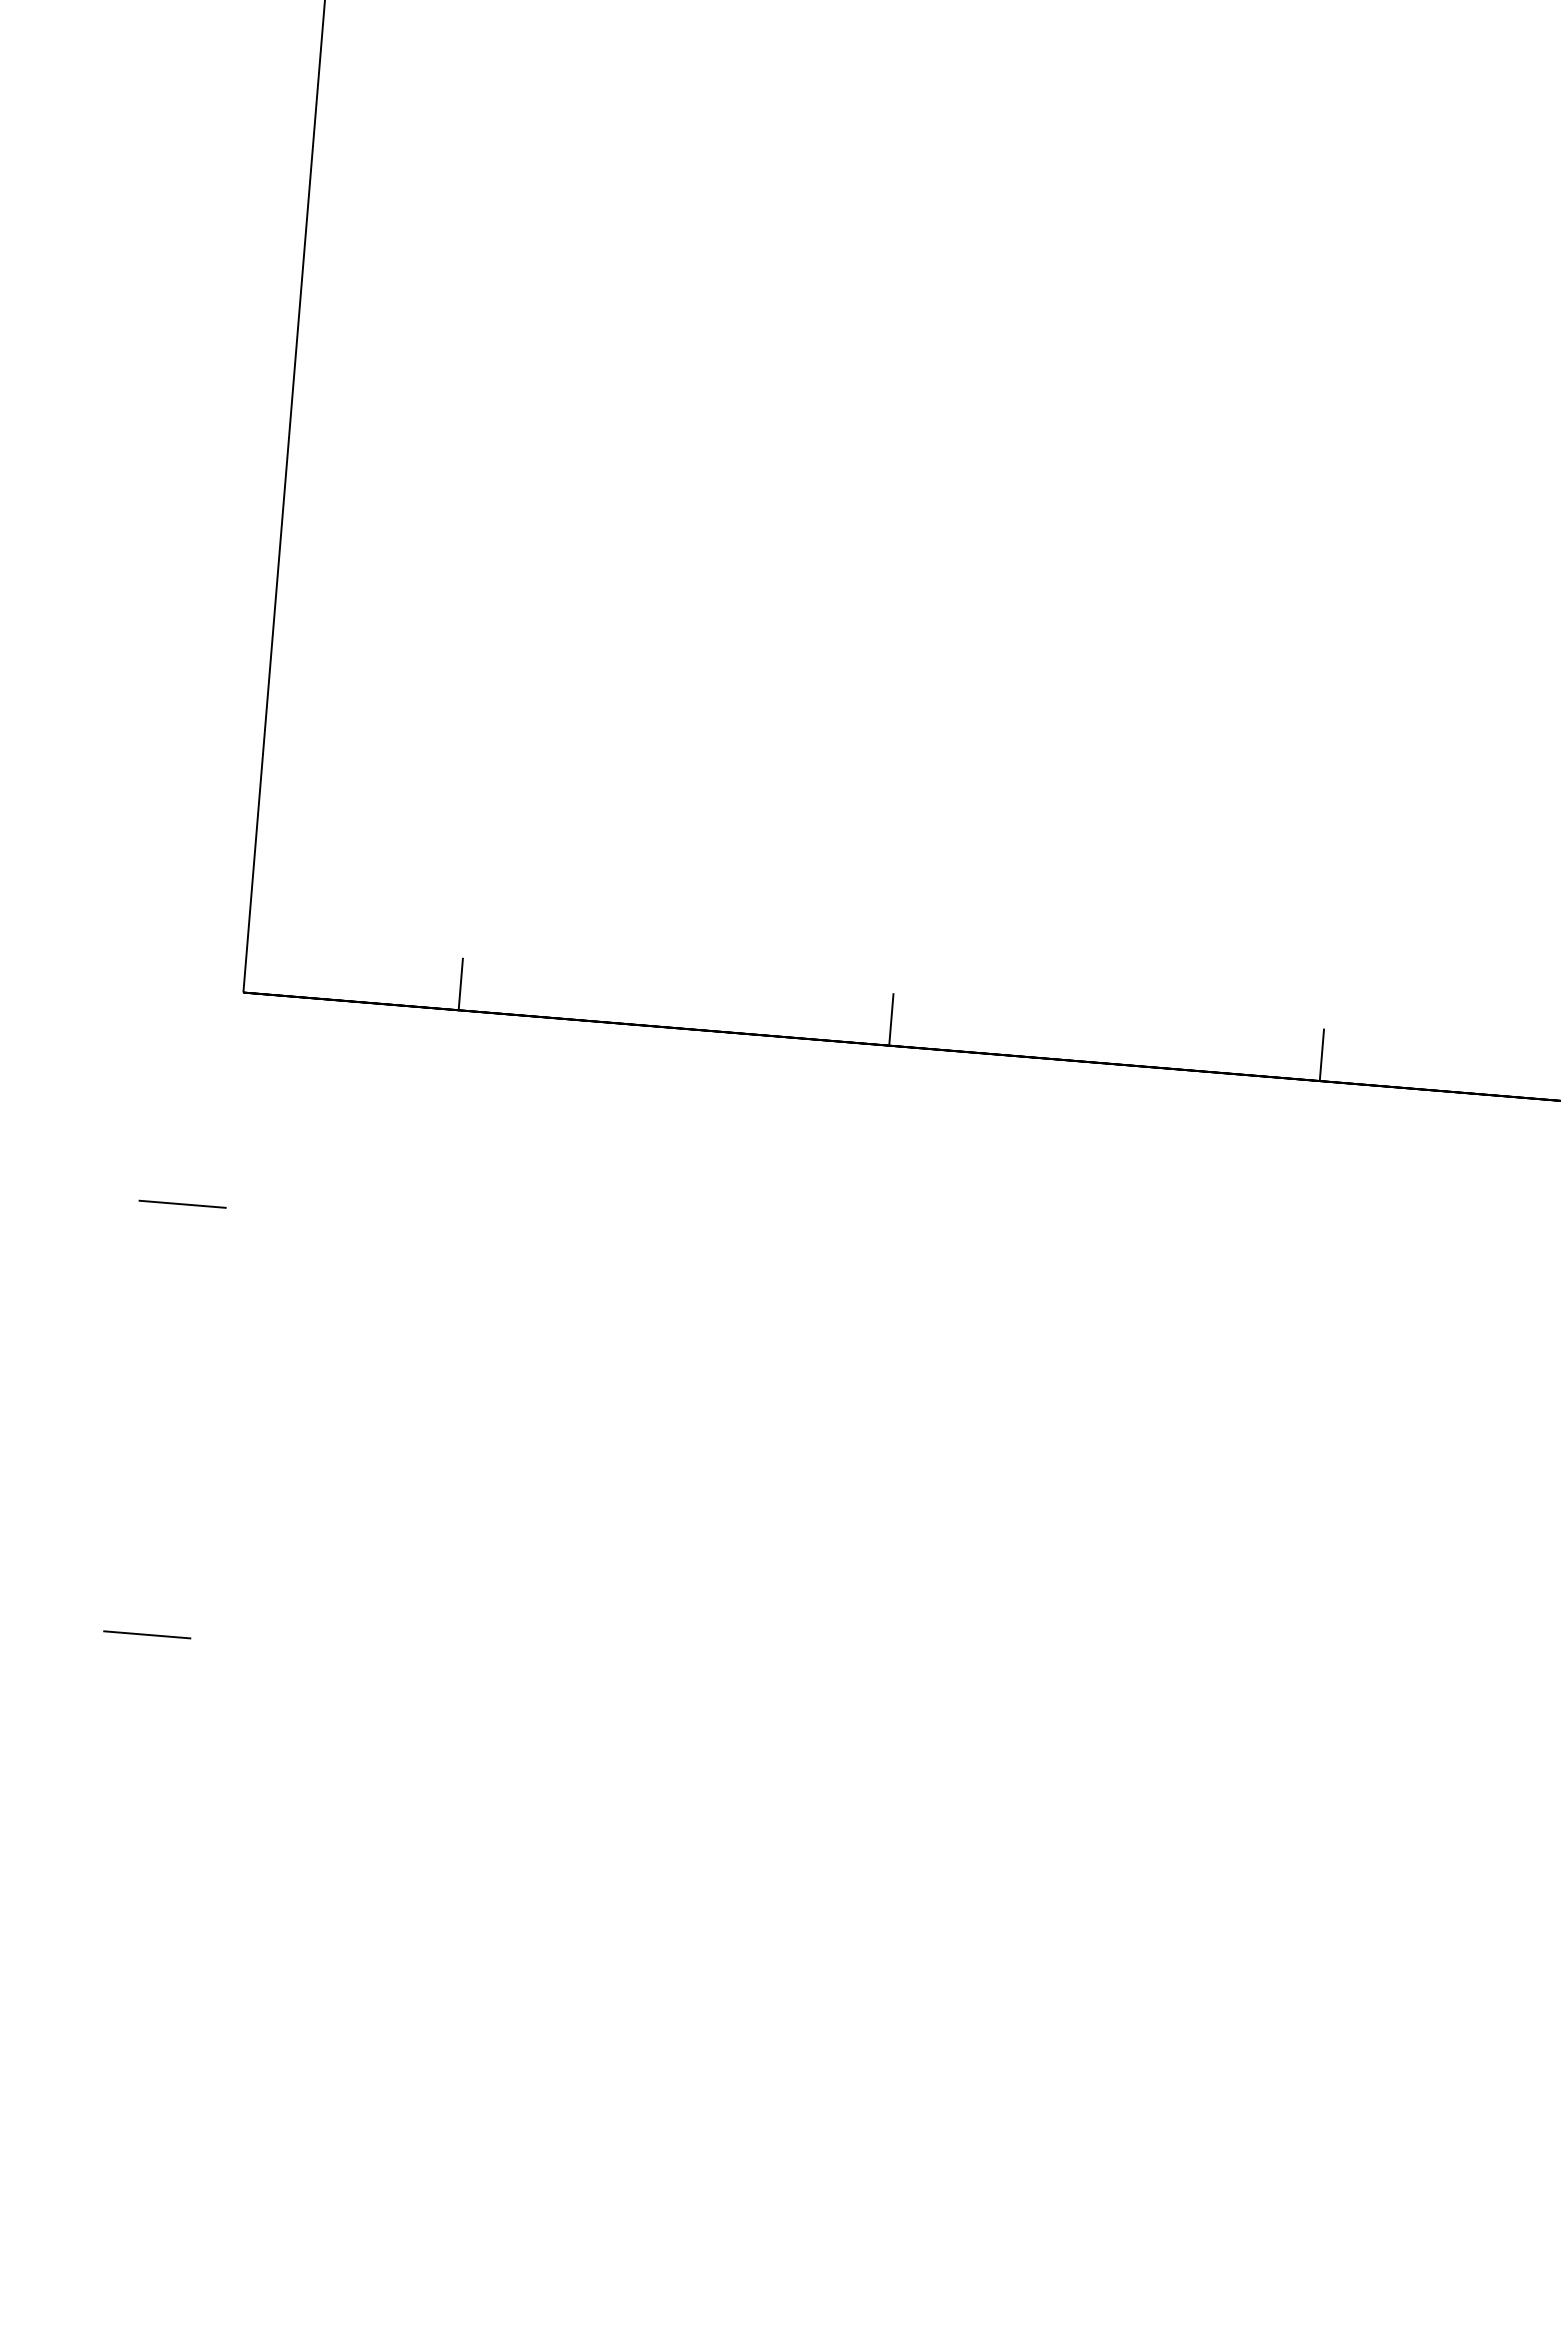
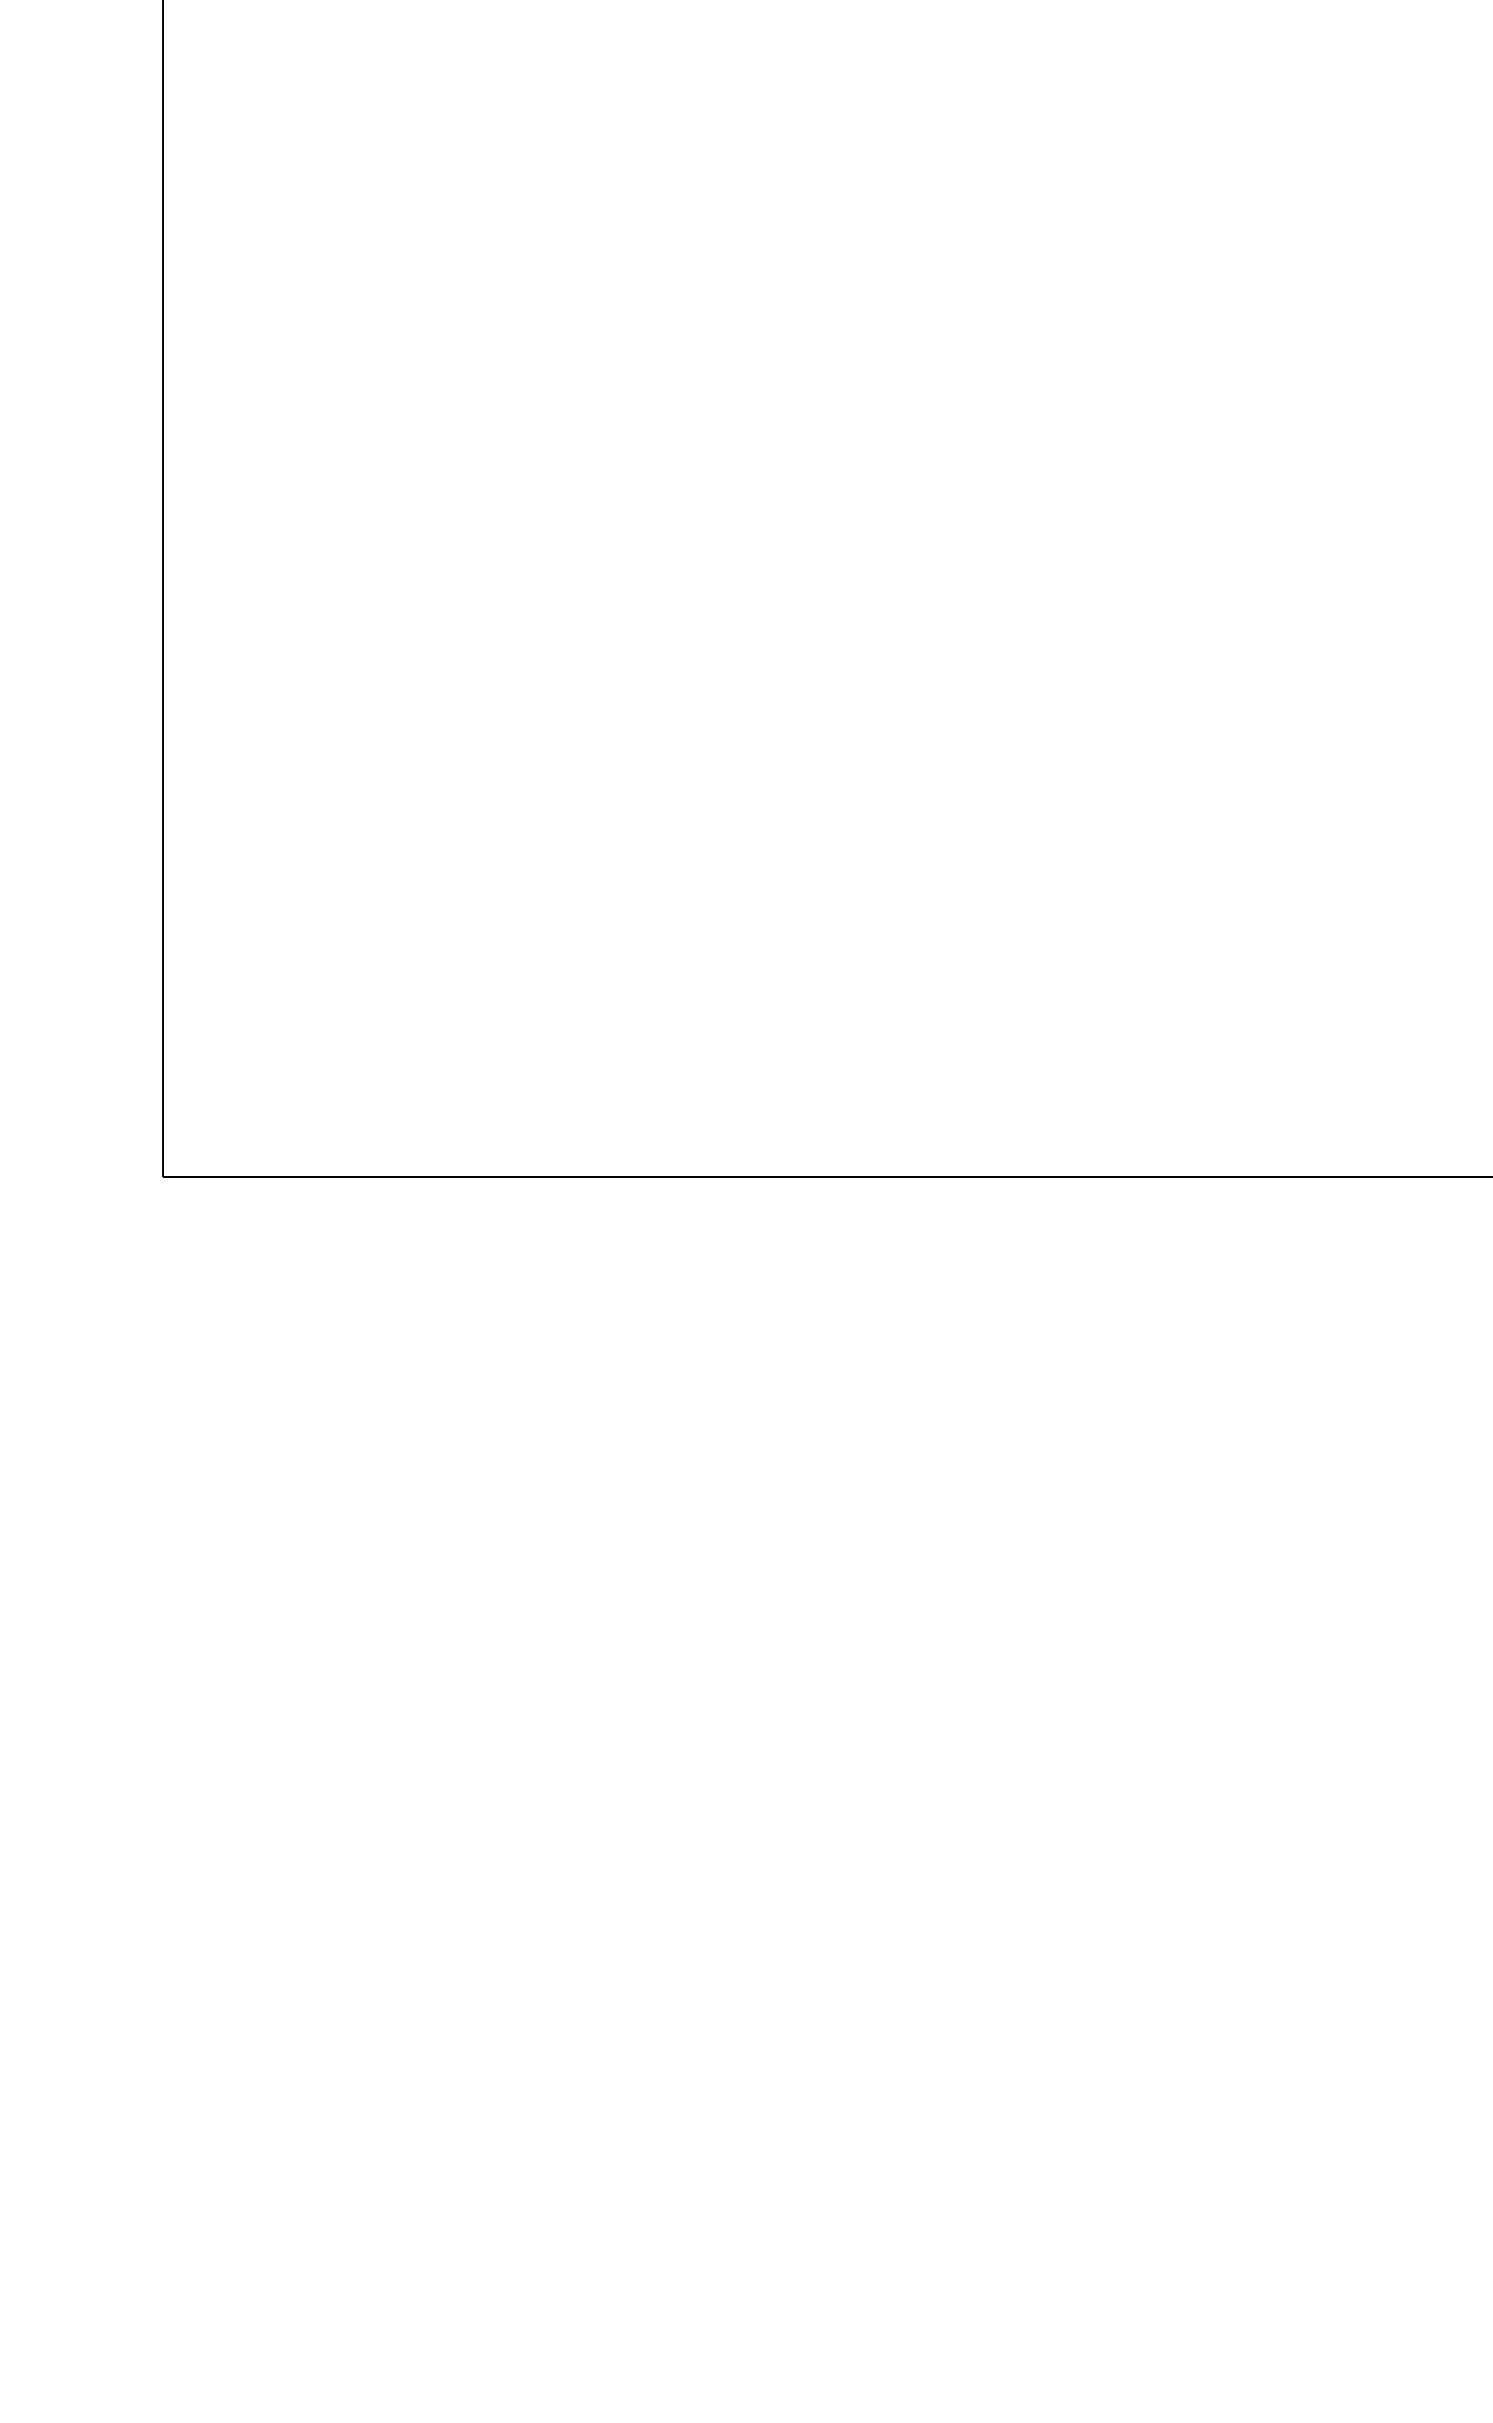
line: (460, 984) -> (364, 1153), removed
line: (891, 1020) -> (766, 1153), removed
line: (1322, 1055) -> (1168, 1153), removed
line: (181, 1204) -> (122, 1378), removed
line: (146, 1635) -> (122, 1780), removed

